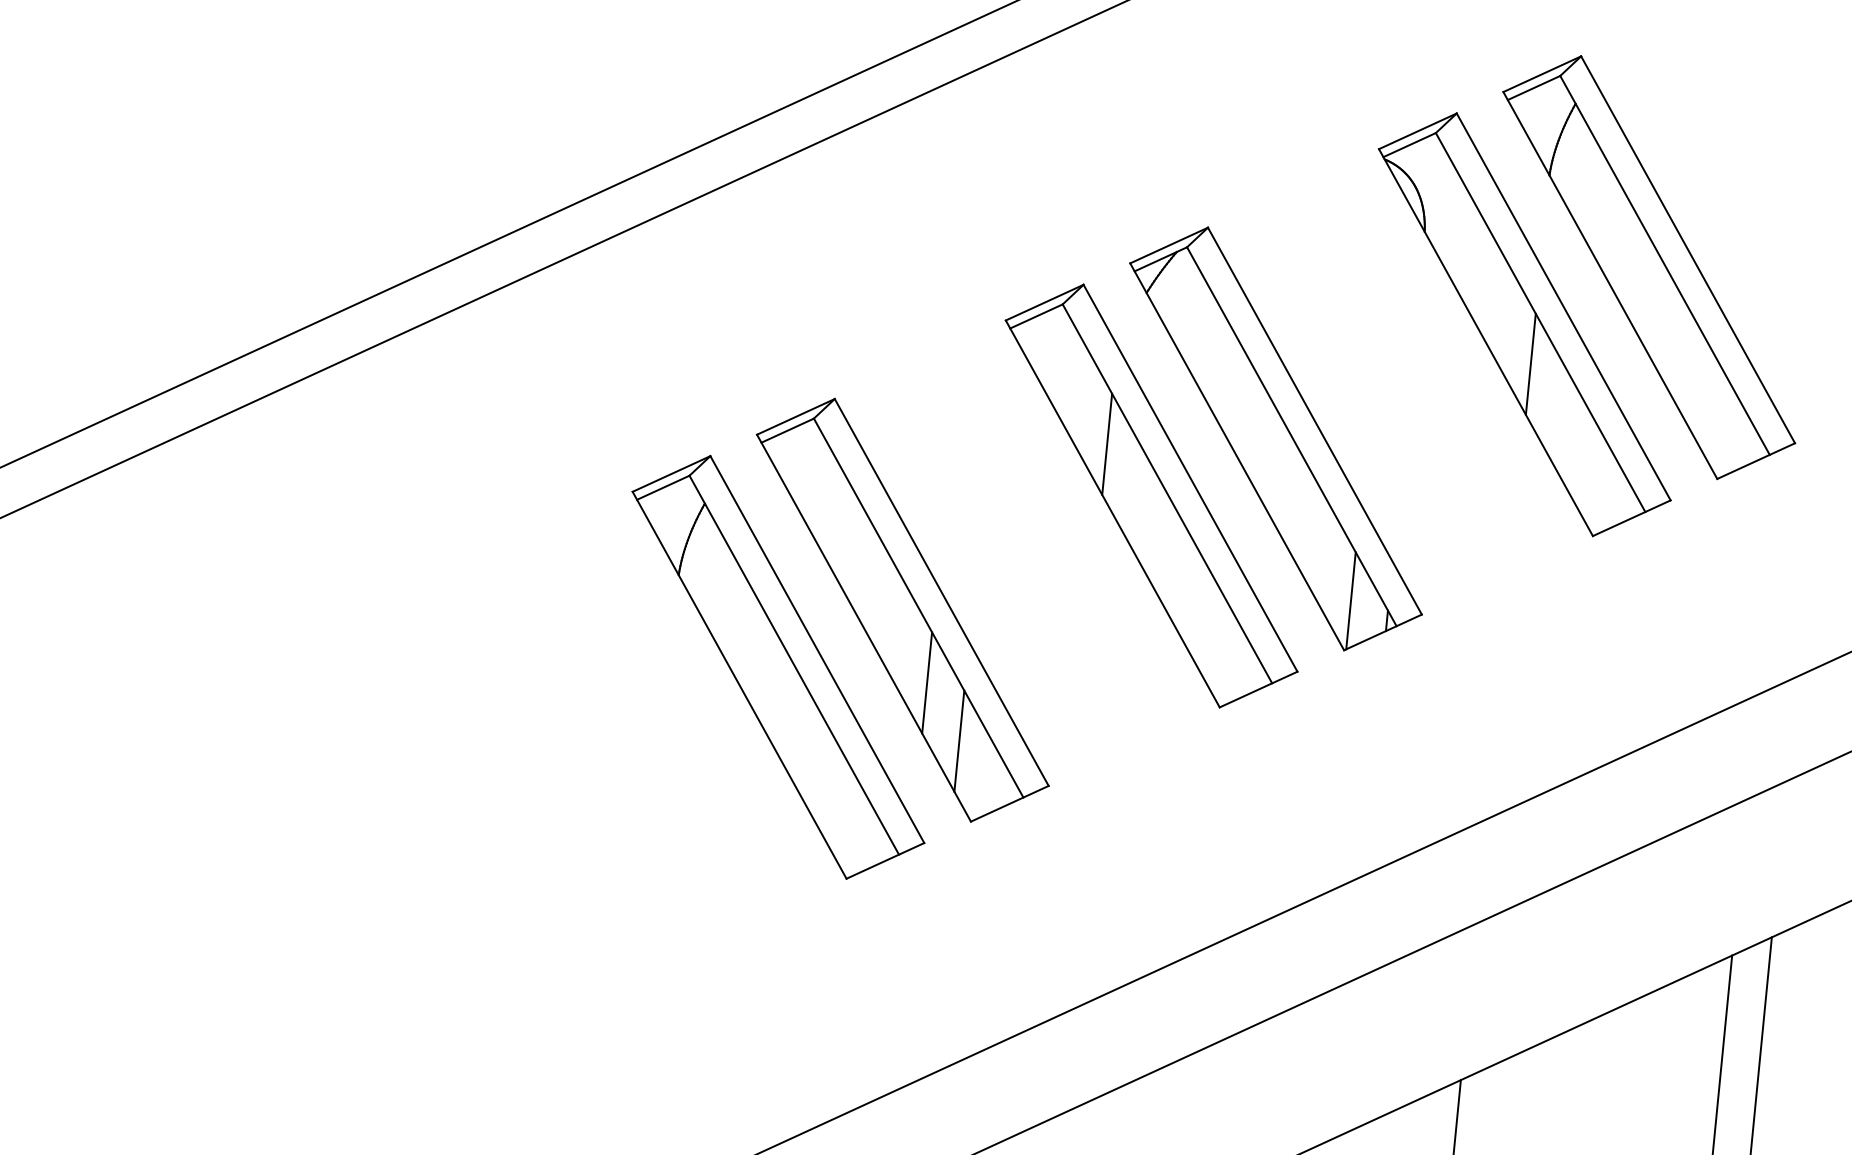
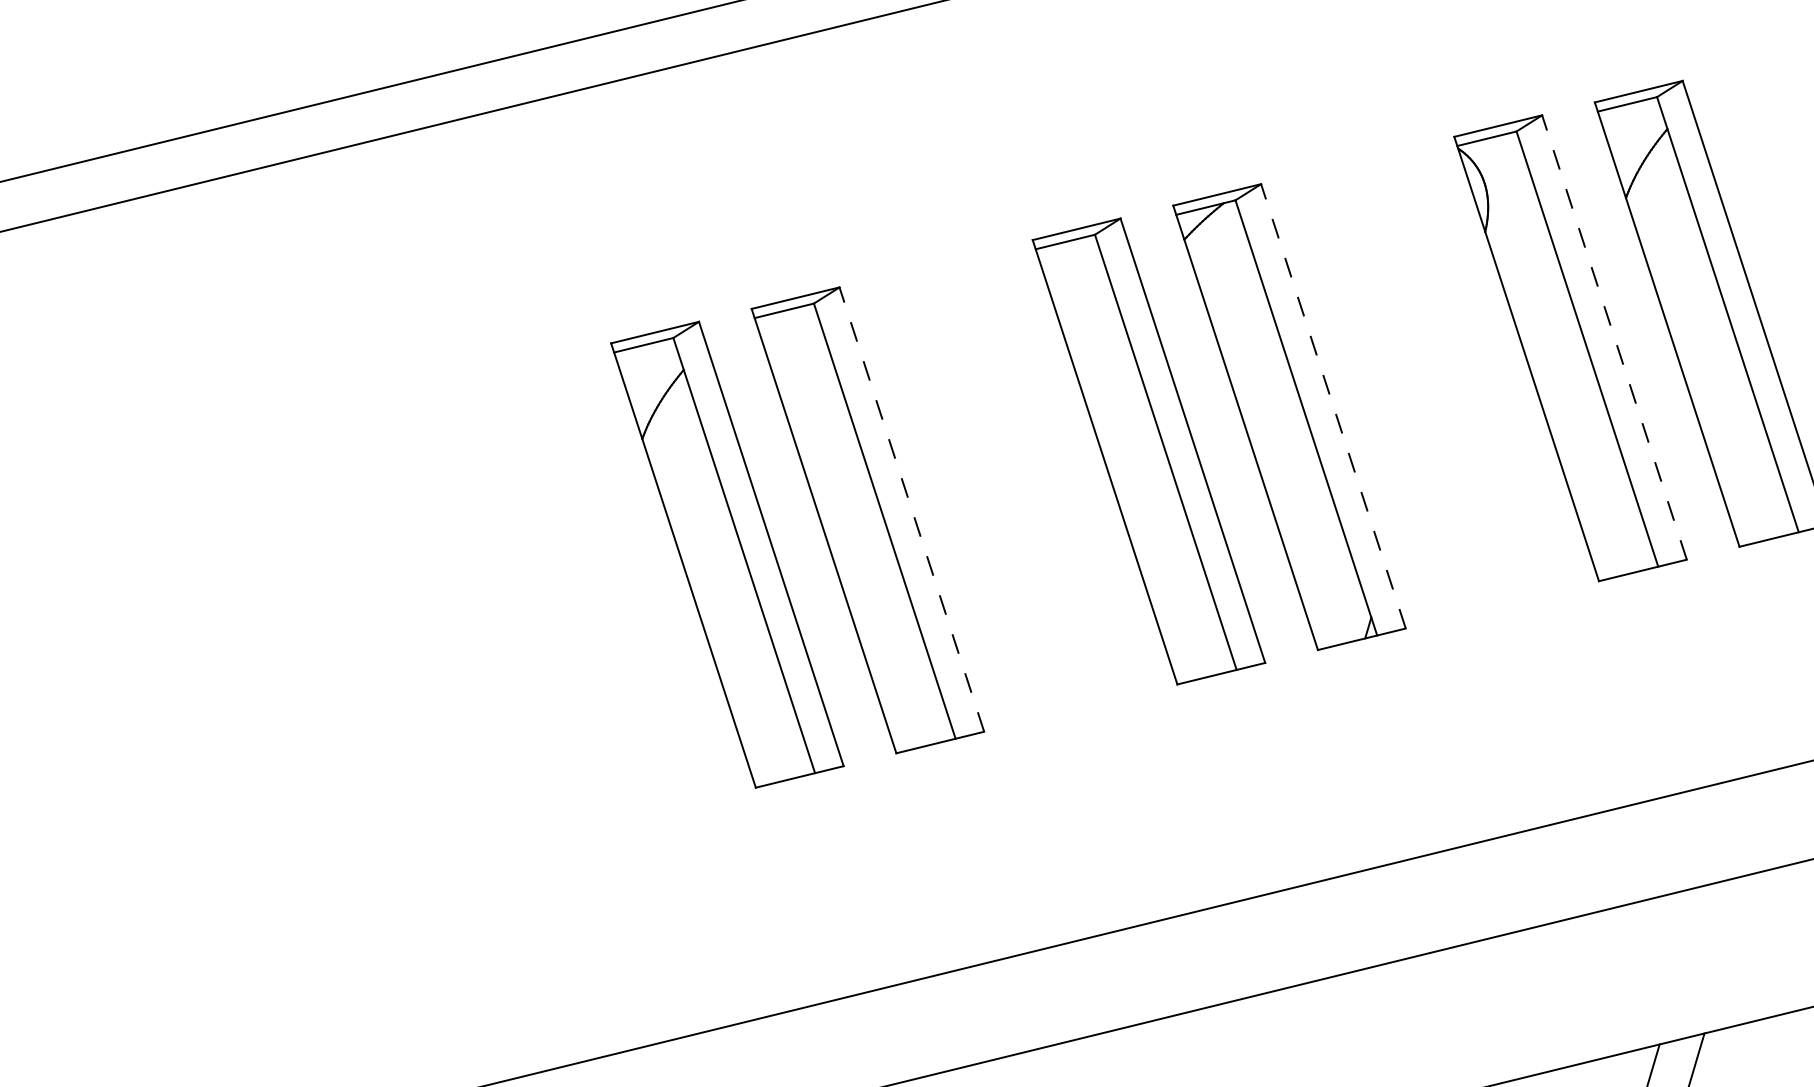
line: (1563, 306) -> (1614, 337), solid -> dashed
line: (1530, 363) -> (1568, 389), removed
line: (1314, 420) -> (1333, 405), solid -> dashed
line: (1107, 443) -> (1113, 388), removed
line: (941, 592) -> (911, 509), solid -> dashed
line: (1350, 600) -> (1334, 599), removed
line: (927, 682) -> (879, 600), removed
line: (959, 740) -> (900, 666), removed

